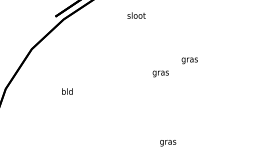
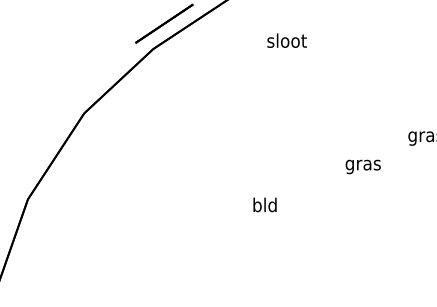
text: (136, 15) -> (286, 40), moved
text: (67, 91) -> (265, 204), moved

